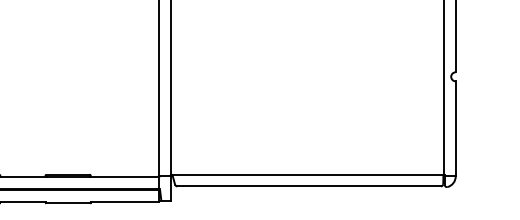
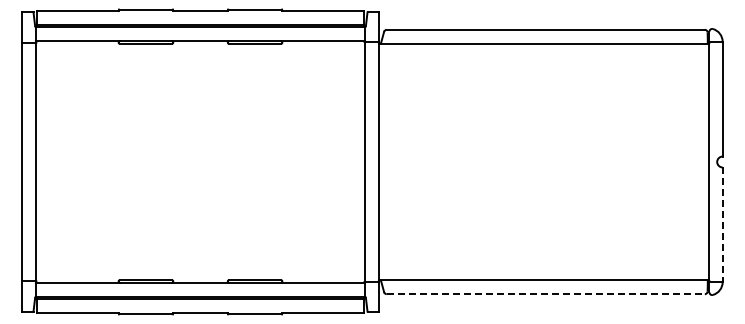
line: (455, 129) -> (722, 225), solid -> dashed
line: (309, 186) -> (546, 294), solid -> dashed

